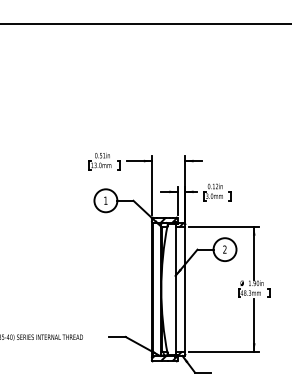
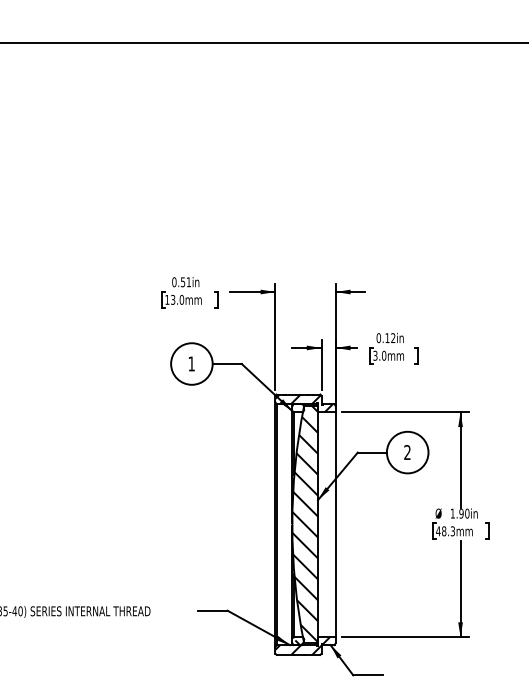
hatch: (168, 289) -> (305, 524), added

